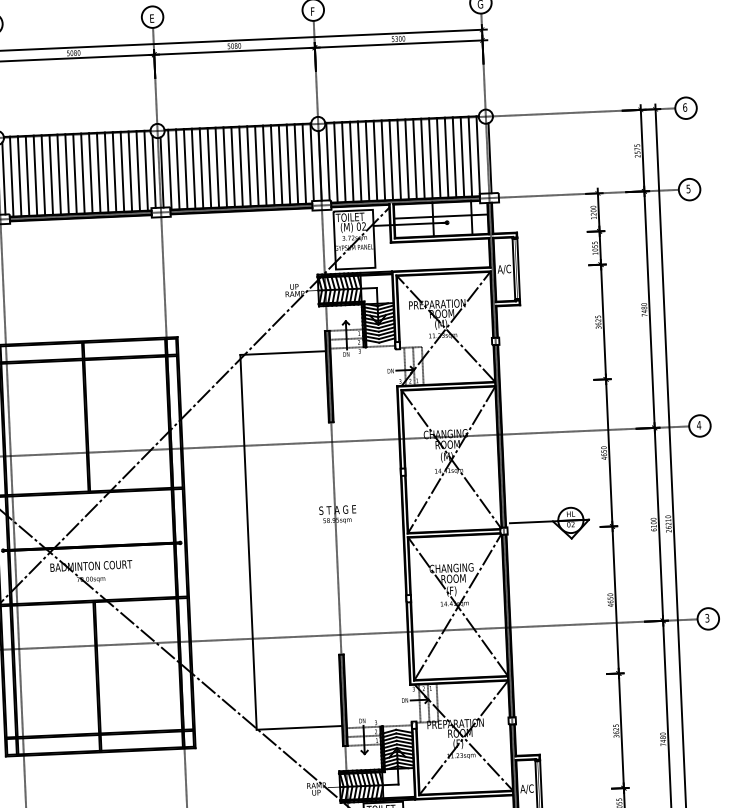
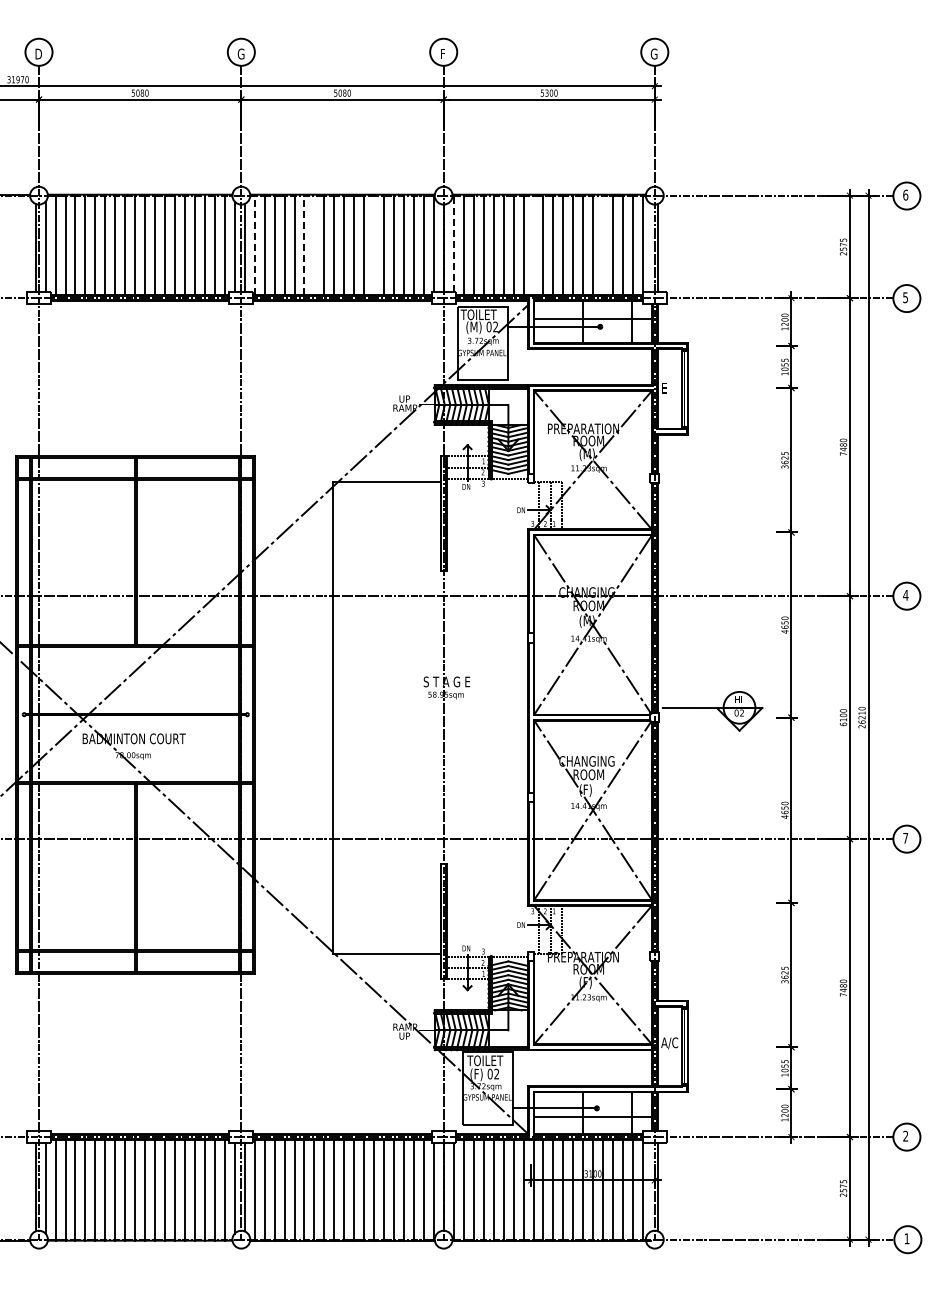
text: (151, 18) -> (240, 53), E -> G
line: (446, 157) -> (603, 244), removed
line: (391, 159) -> (533, 244), removed
line: (327, 161) -> (453, 243), solid -> dashed
line: (264, 165) -> (374, 244), removed
line: (209, 167) -> (304, 244), solid -> dashed
line: (217, 167) -> (314, 244), removed
line: (169, 169) -> (254, 244), solid -> dashed
text: (504, 269) -> (669, 388), A/C -> E
text: (707, 617) -> (905, 837), 3 -> 7

